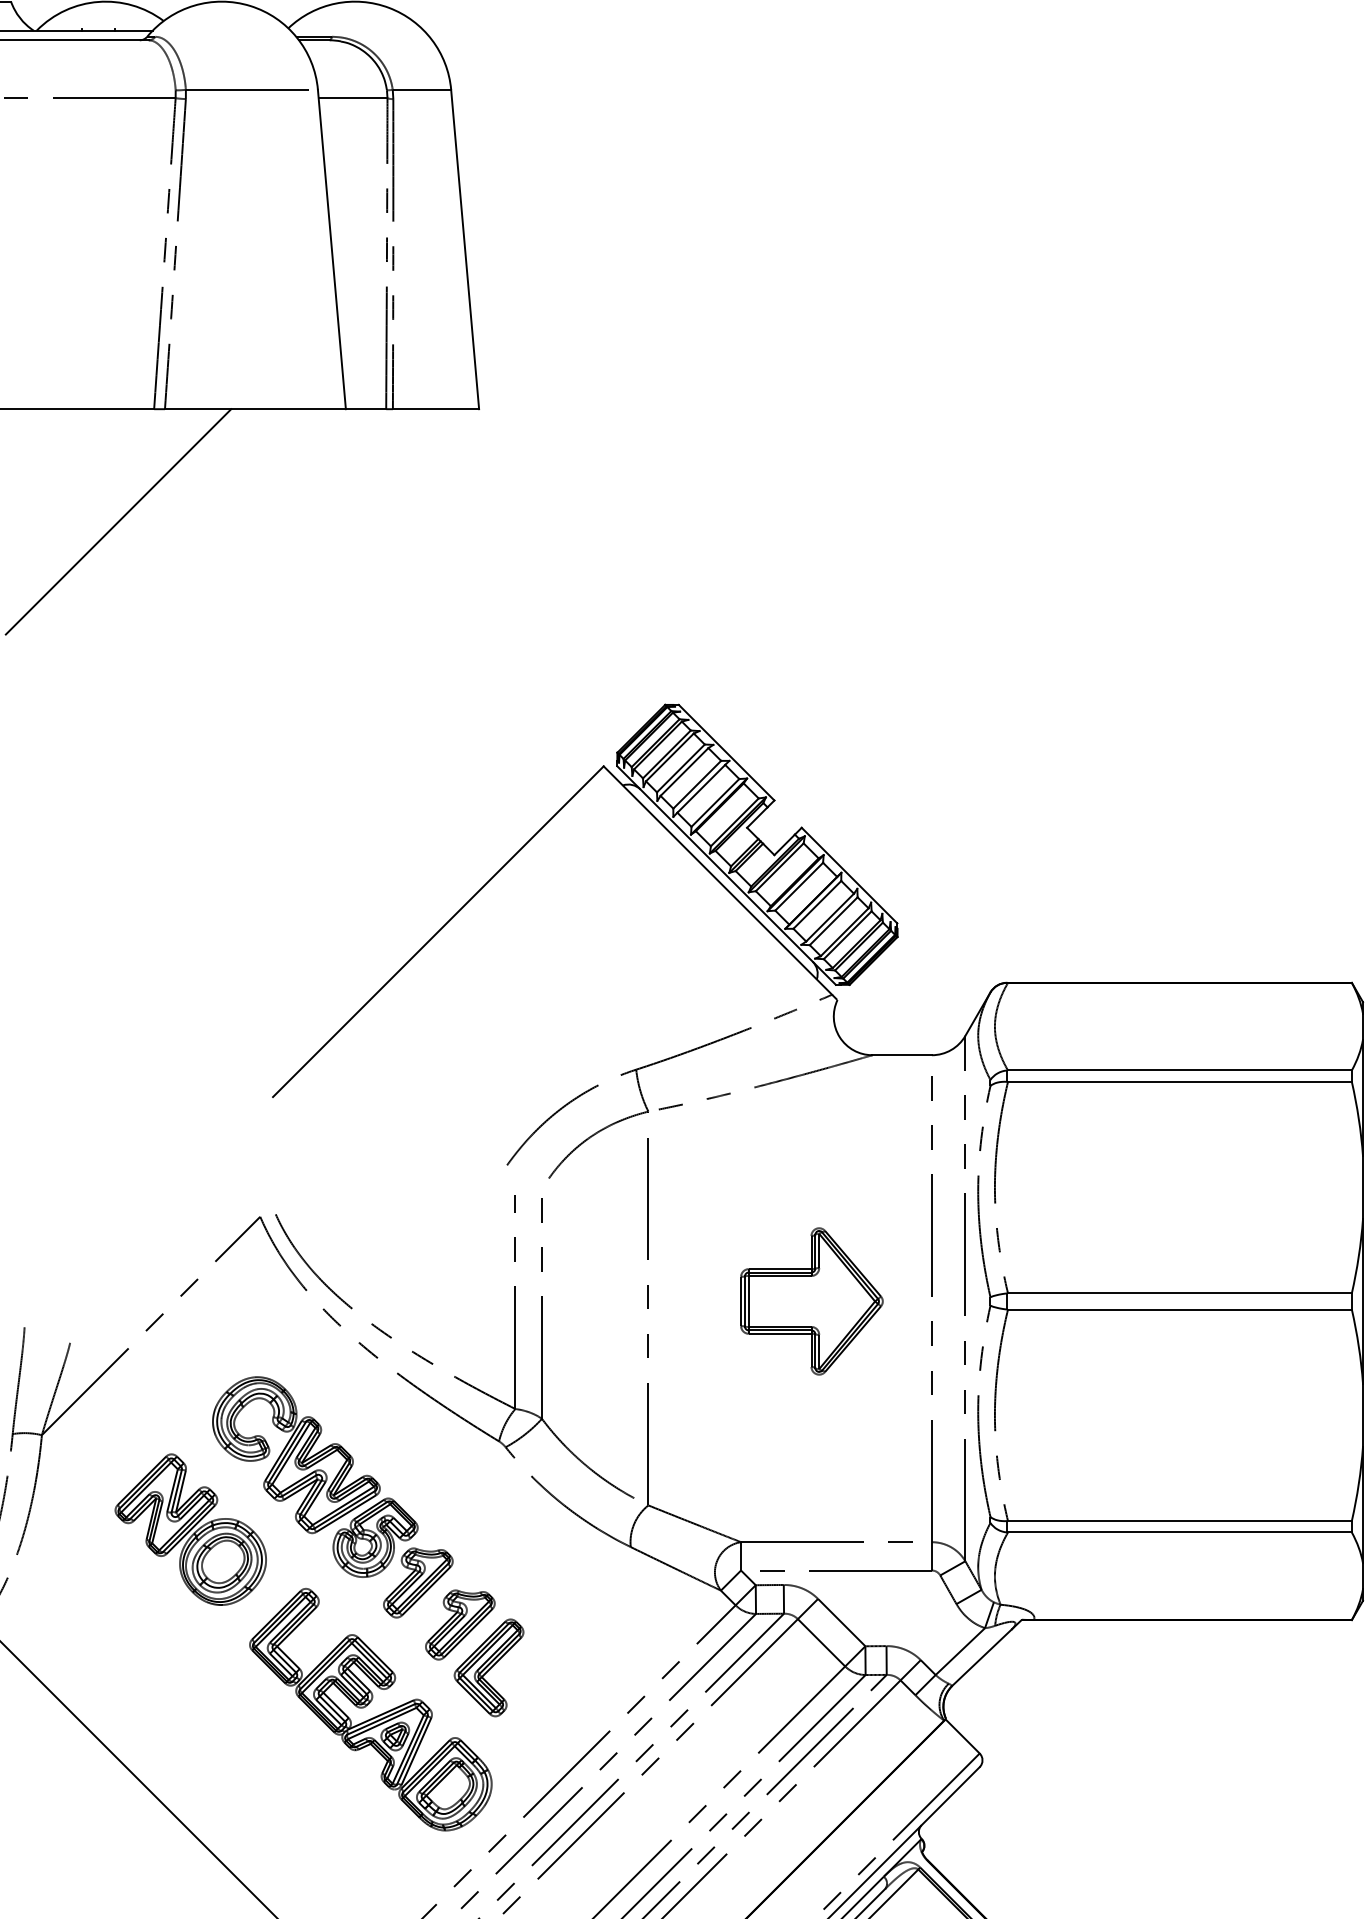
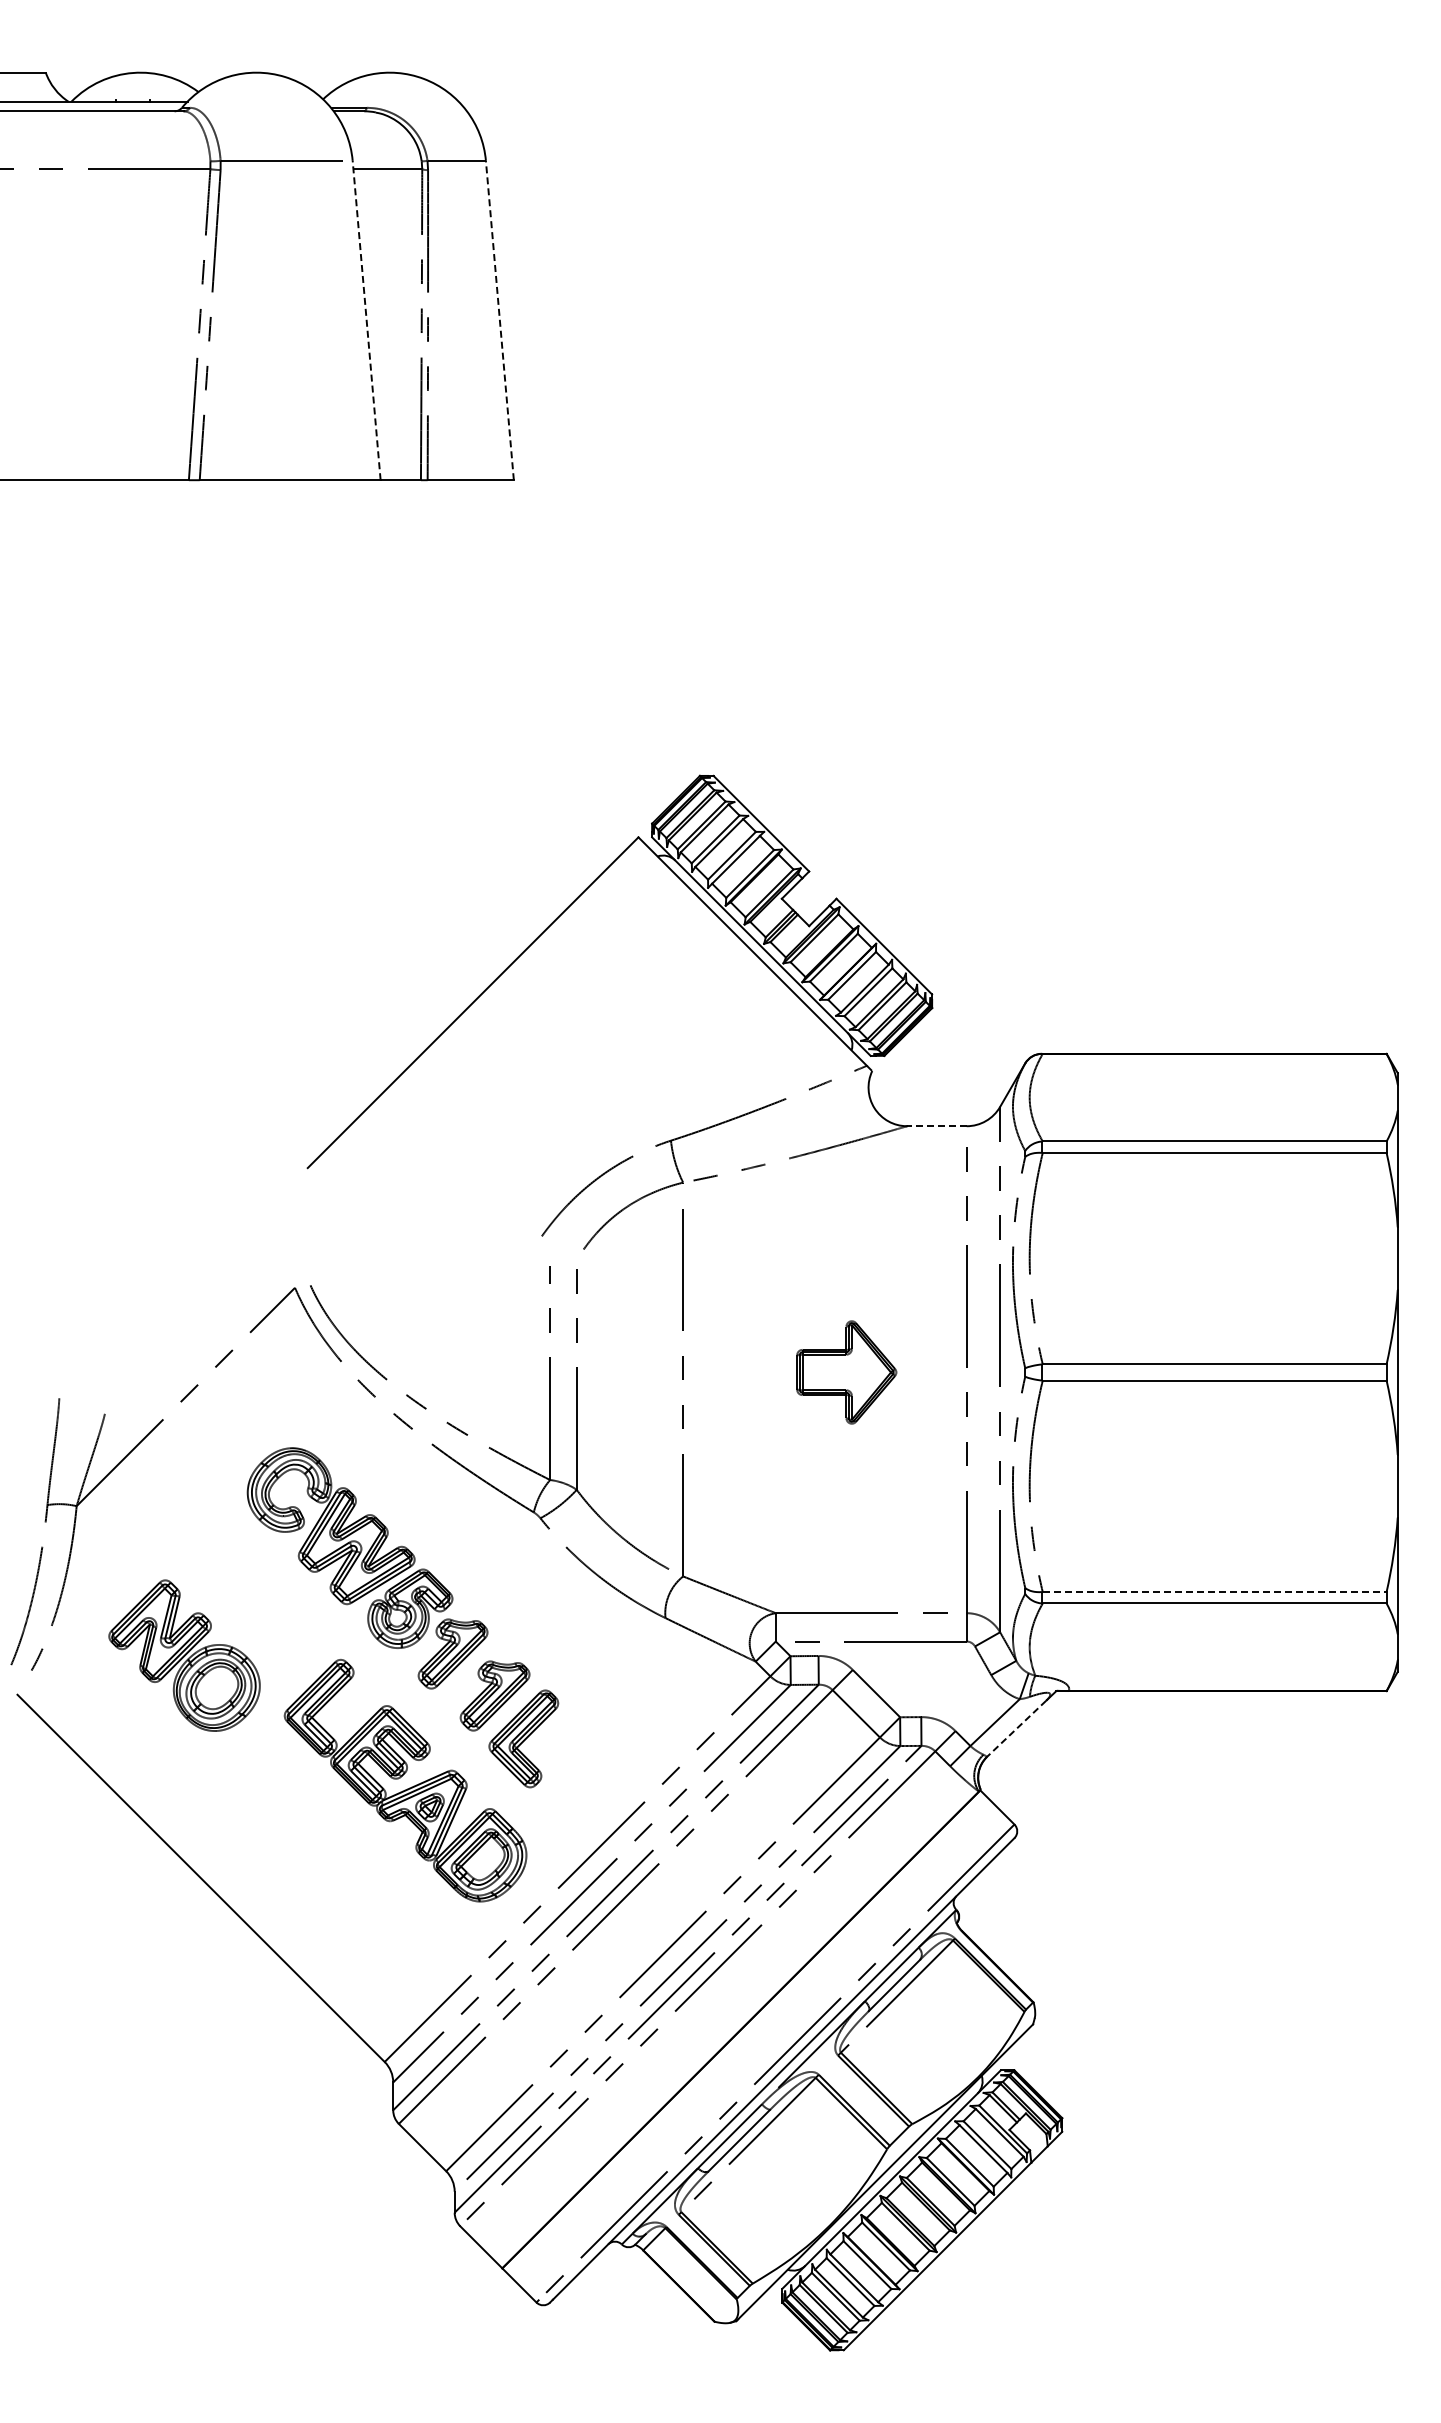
line: (331, 249) -> (366, 320), solid -> dashed
line: (464, 249) -> (499, 320), solid -> dashed
line: (117, 521) -> (152, 592), removed
line: (901, 1055) -> (936, 1126), solid -> dashed
part: (811, 1301) -> (846, 1372), size x0.7
line: (1179, 1521) -> (1214, 1592), solid -> dashed
part: (190, 1529) -> (184, 1655), moved
line: (981, 1657) -> (1016, 1728), solid -> dashed

